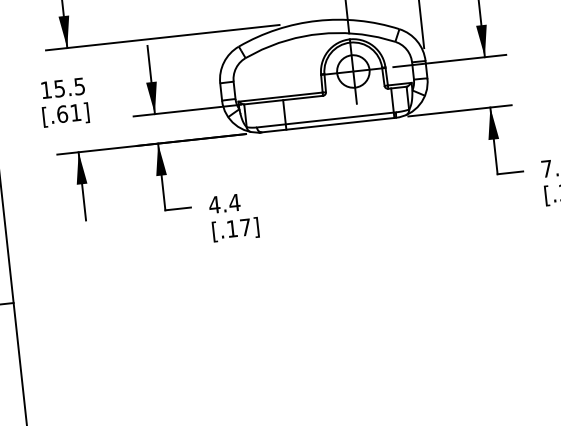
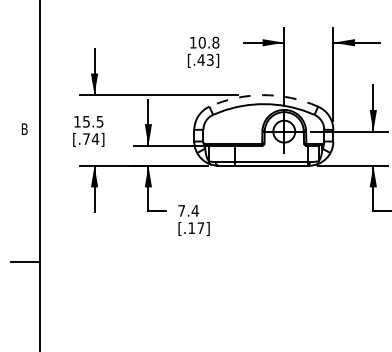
arc: (316, 21) -> (263, 95), solid -> dashed
text: (69, 112) -> (91, 138), [.61] -> [.74]
text: (214, 204) -> (181, 210), 4.4 -> 7.4

